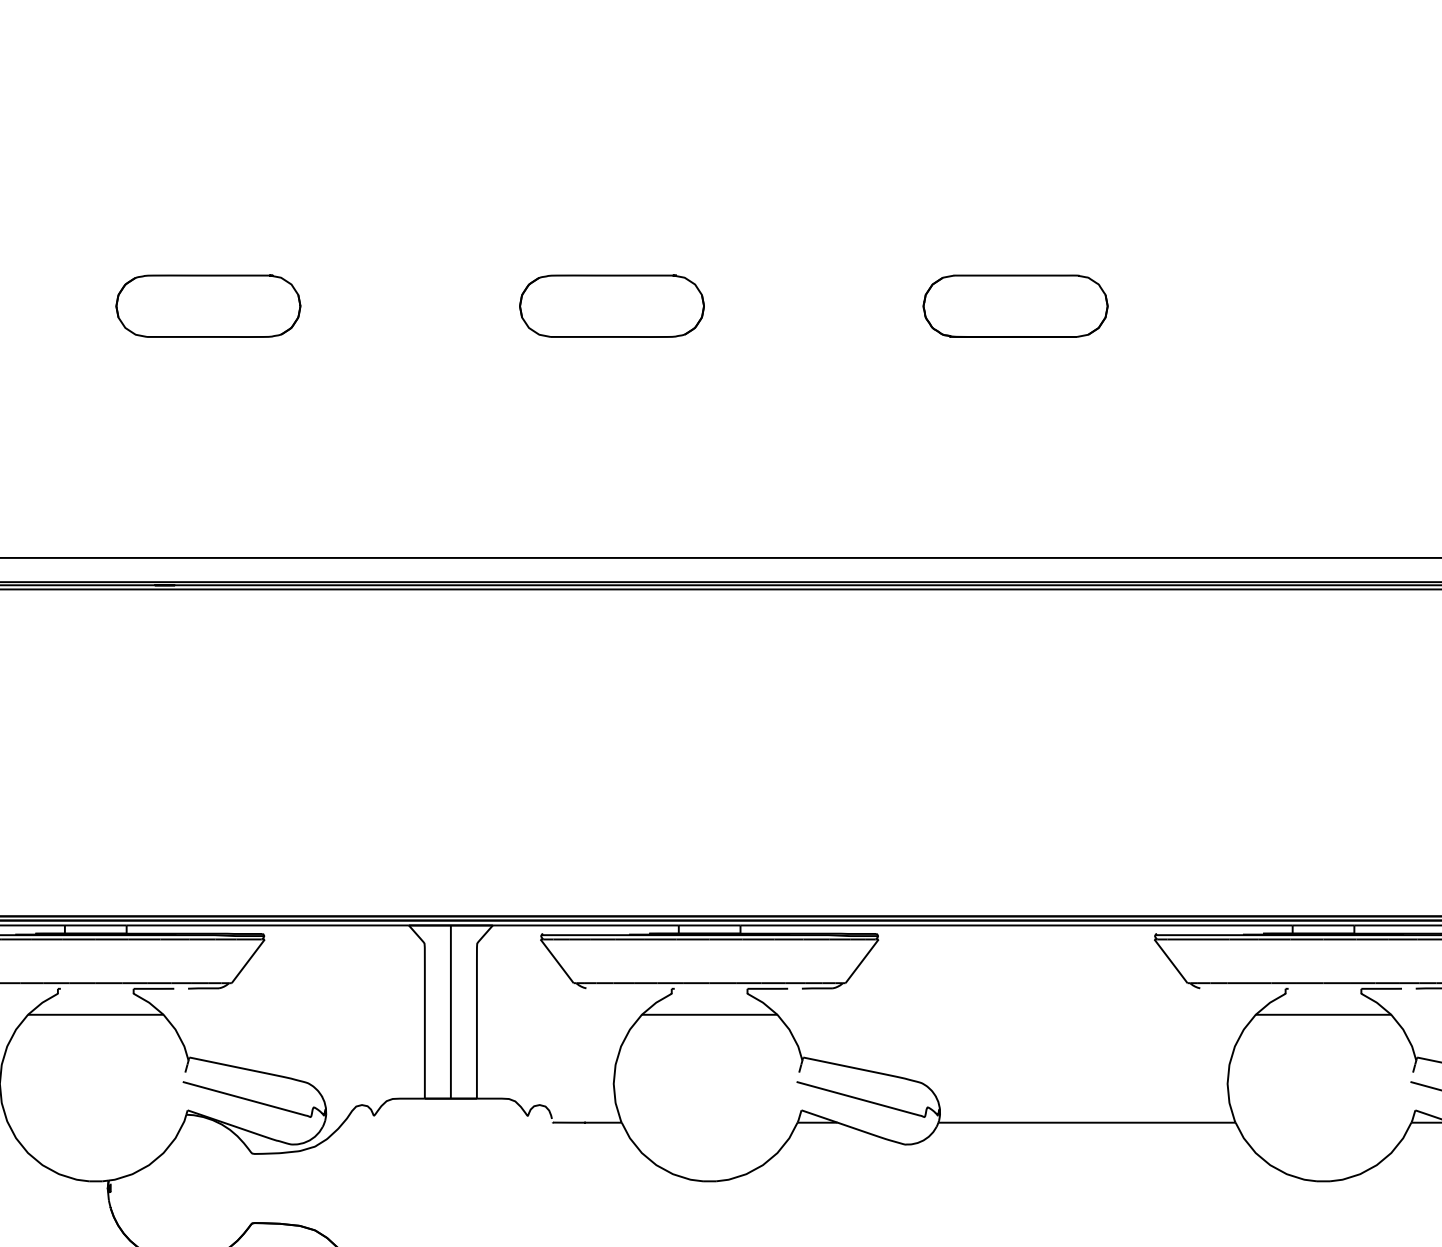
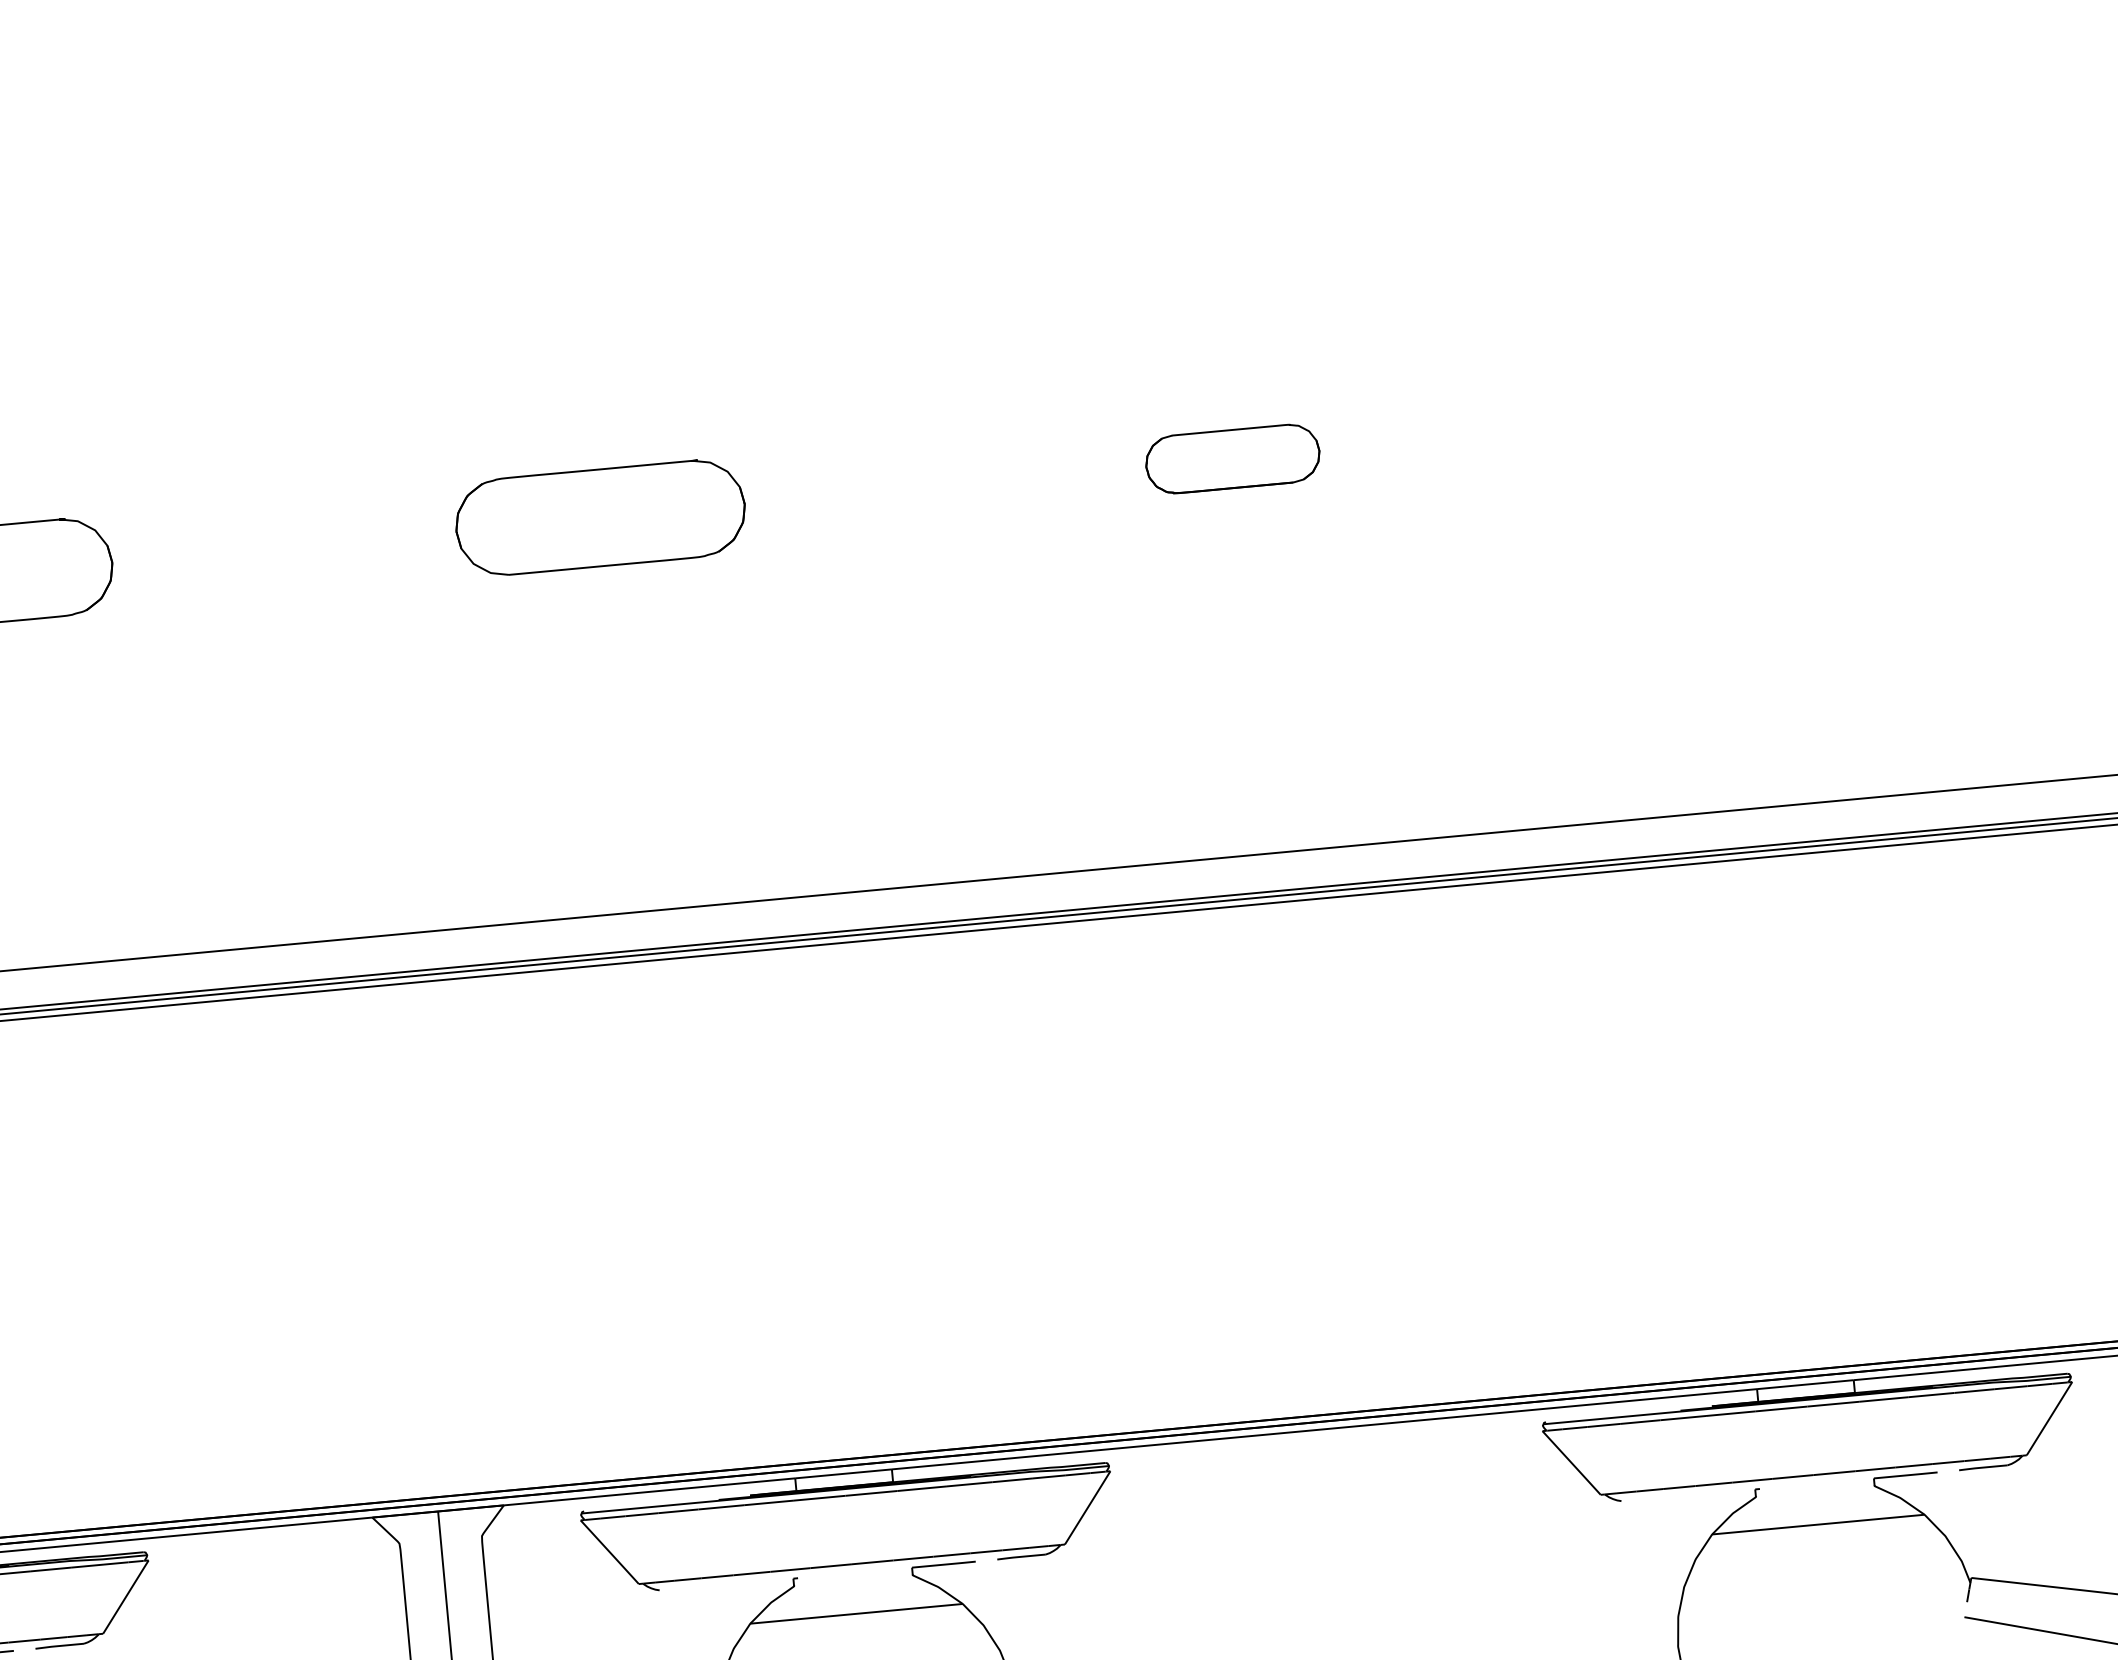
part: (1015, 305) -> (1232, 458), size x0.6

